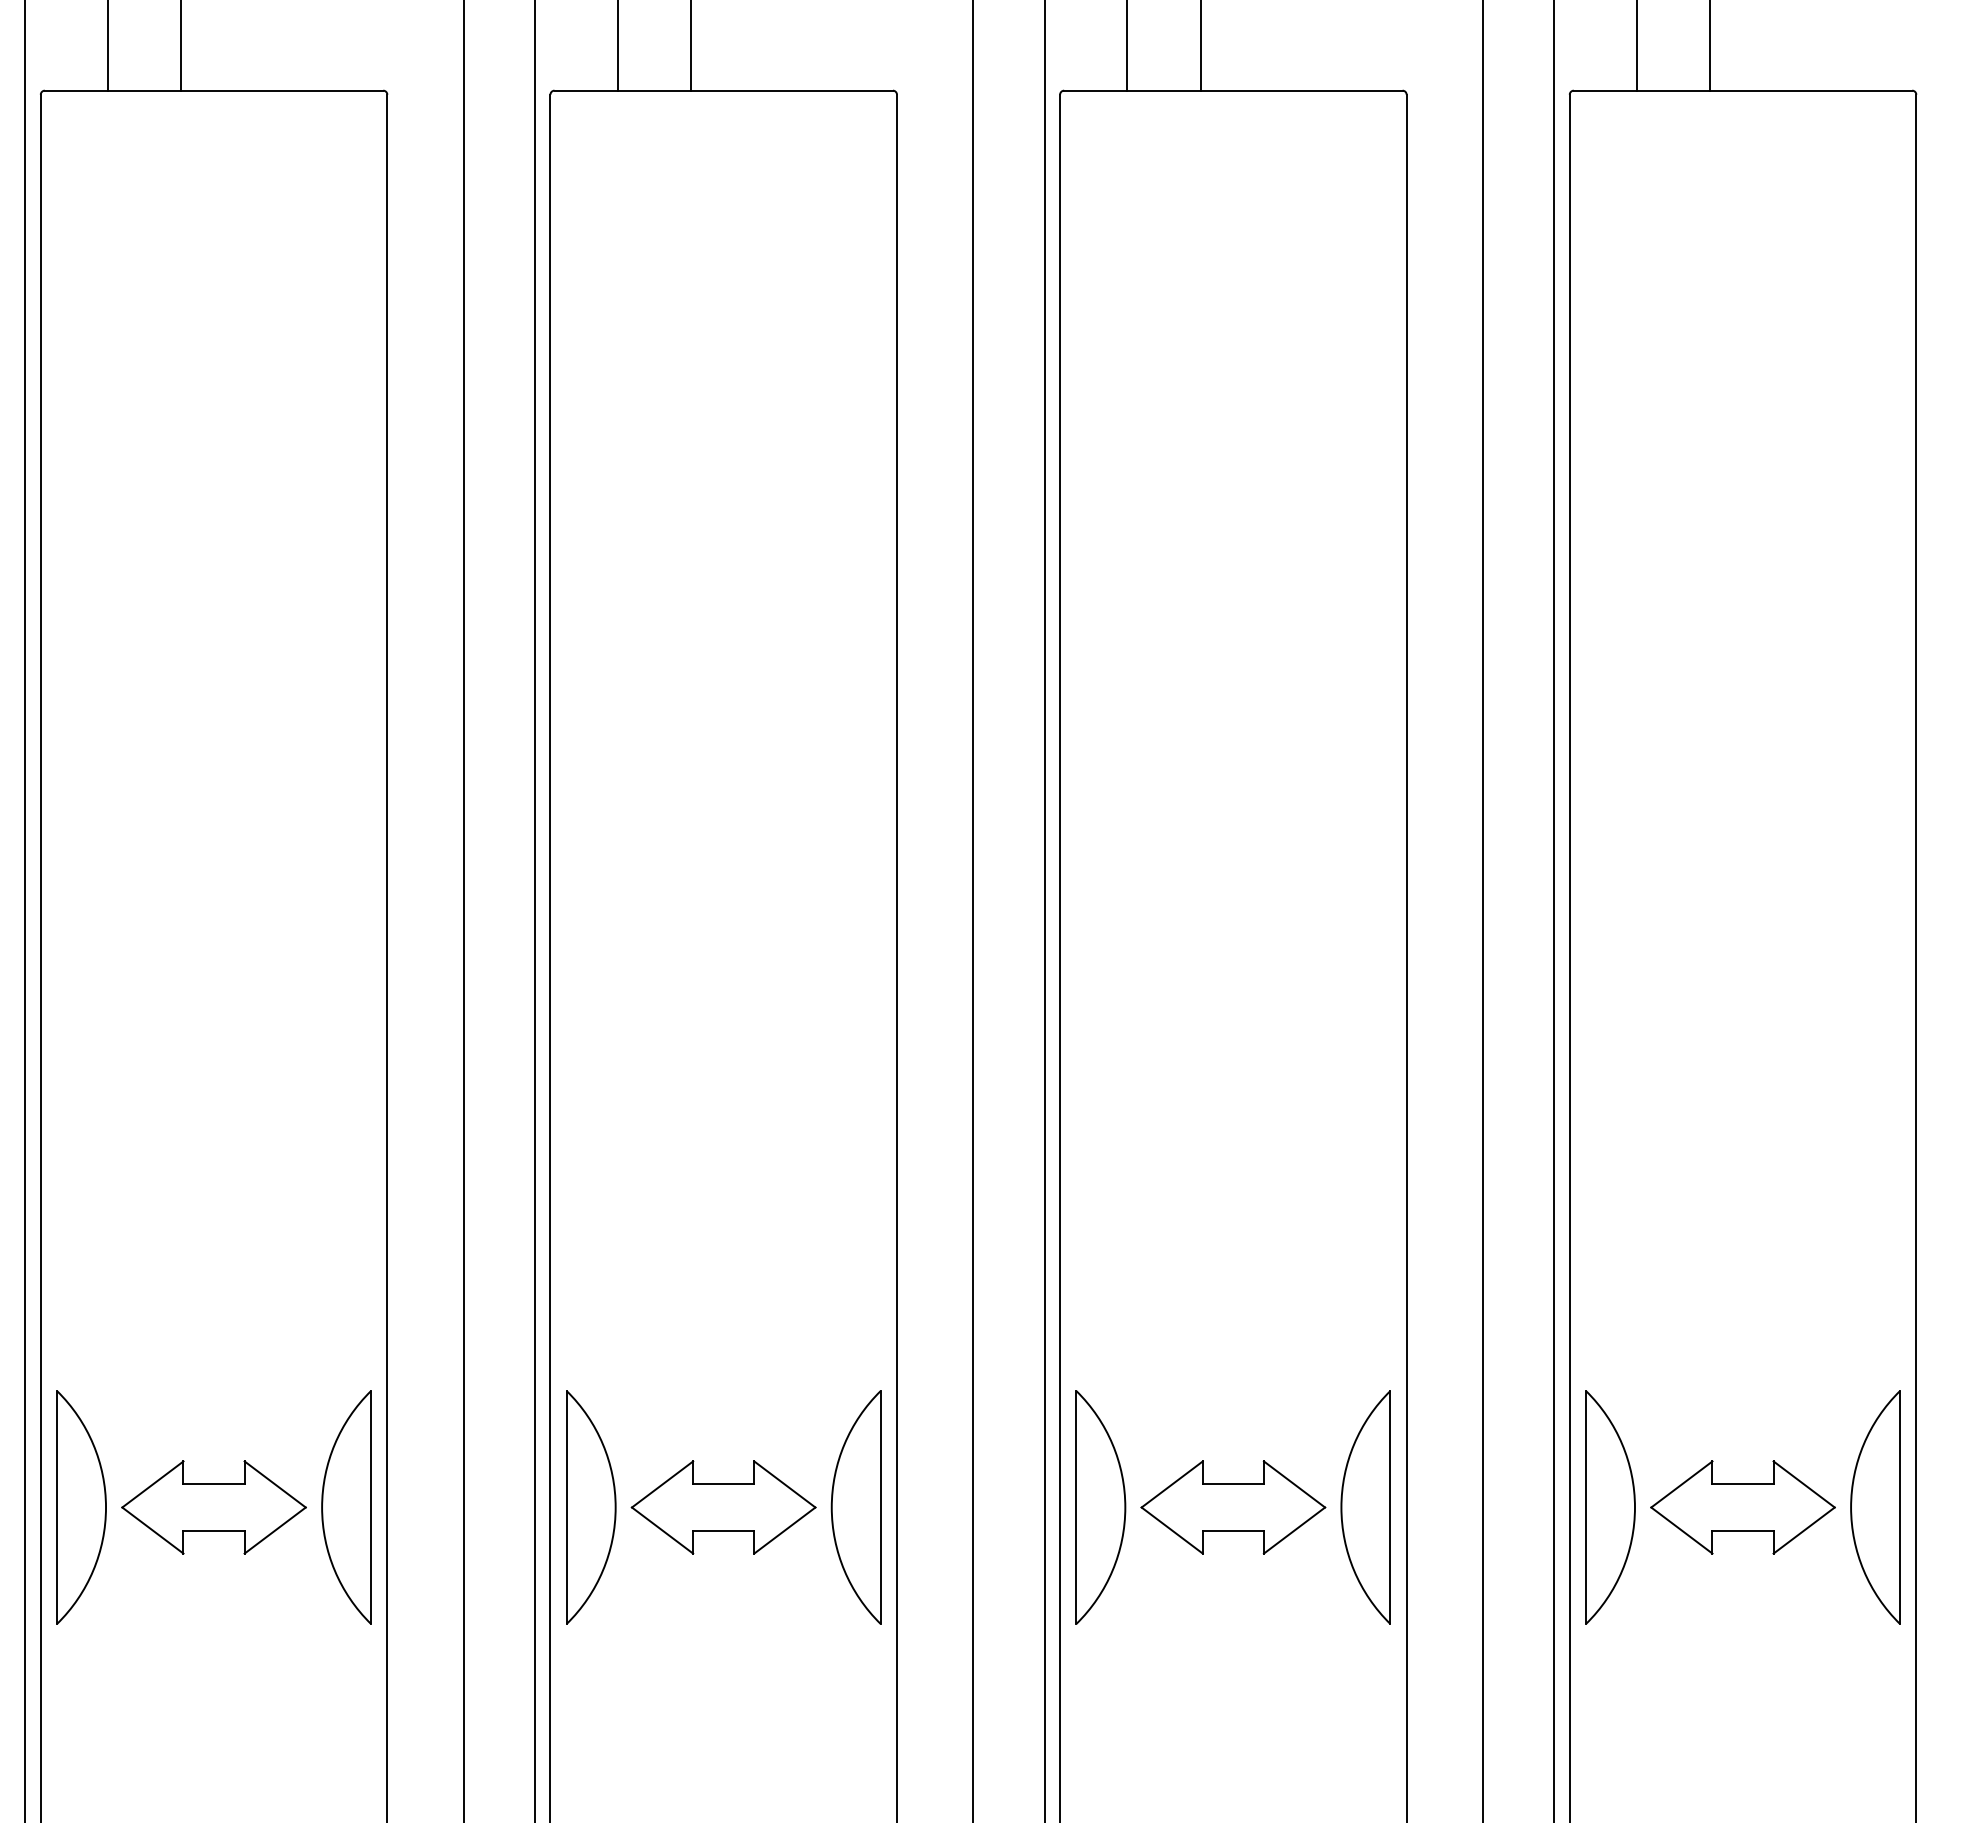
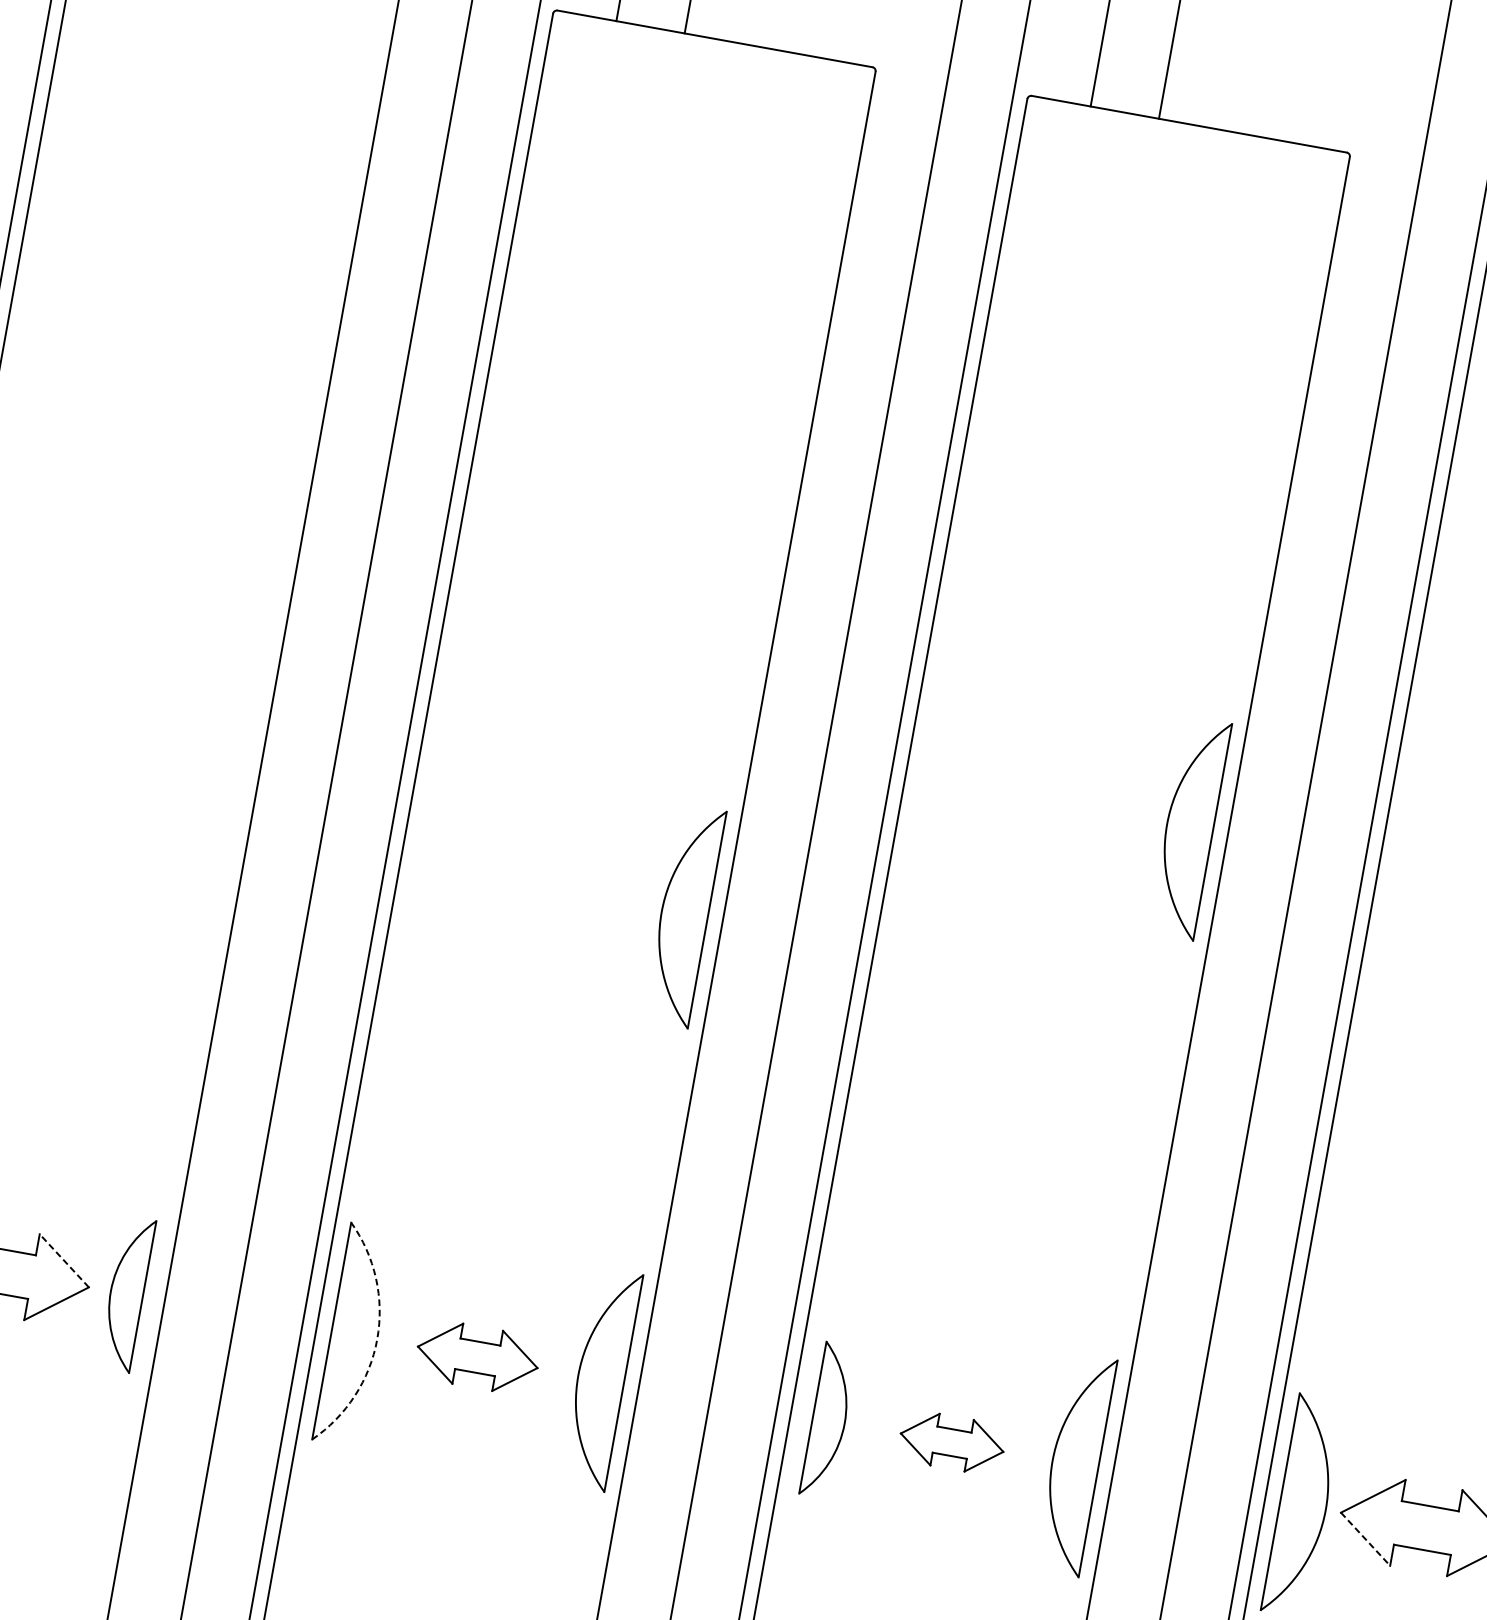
part: (1365, 823) -> (1189, 828), added
part: (855, 1009) -> (683, 915), added
line: (274, 1484) -> (63, 1260), solid -> dashed
part: (346, 1507) -> (126, 1294), size x0.7
arc: (615, 1507) -> (377, 1339), solid -> dashed
part: (723, 1507) -> (477, 1357), size x0.7
part: (1100, 1507) -> (828, 1420), size x0.7
part: (1233, 1507) -> (952, 1442), size x0.6
line: (1682, 1530) -> (1366, 1539), solid -> dashed

